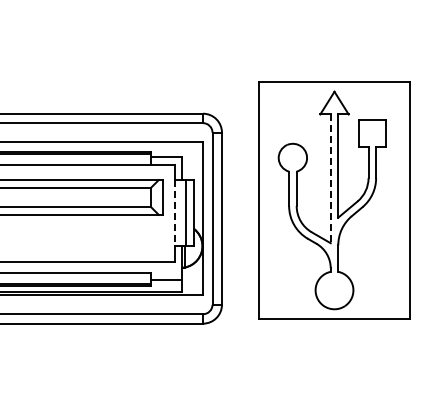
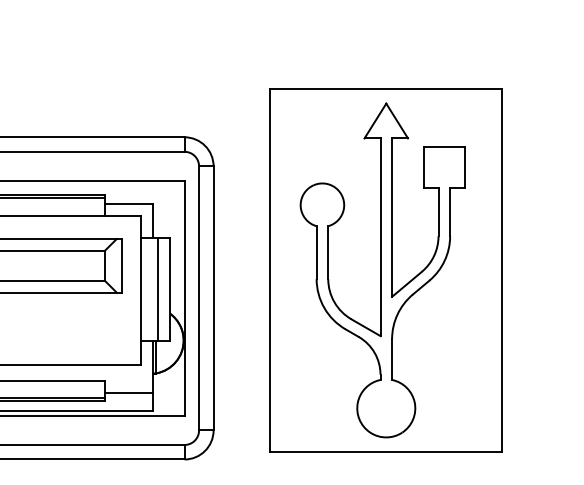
line: (330, 179) -> (380, 238), dashed -> solid
line: (174, 213) -> (140, 290), dashed -> solid

